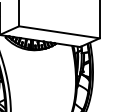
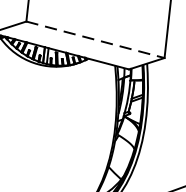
line: (59, 32) -> (95, 40), solid -> dashed

